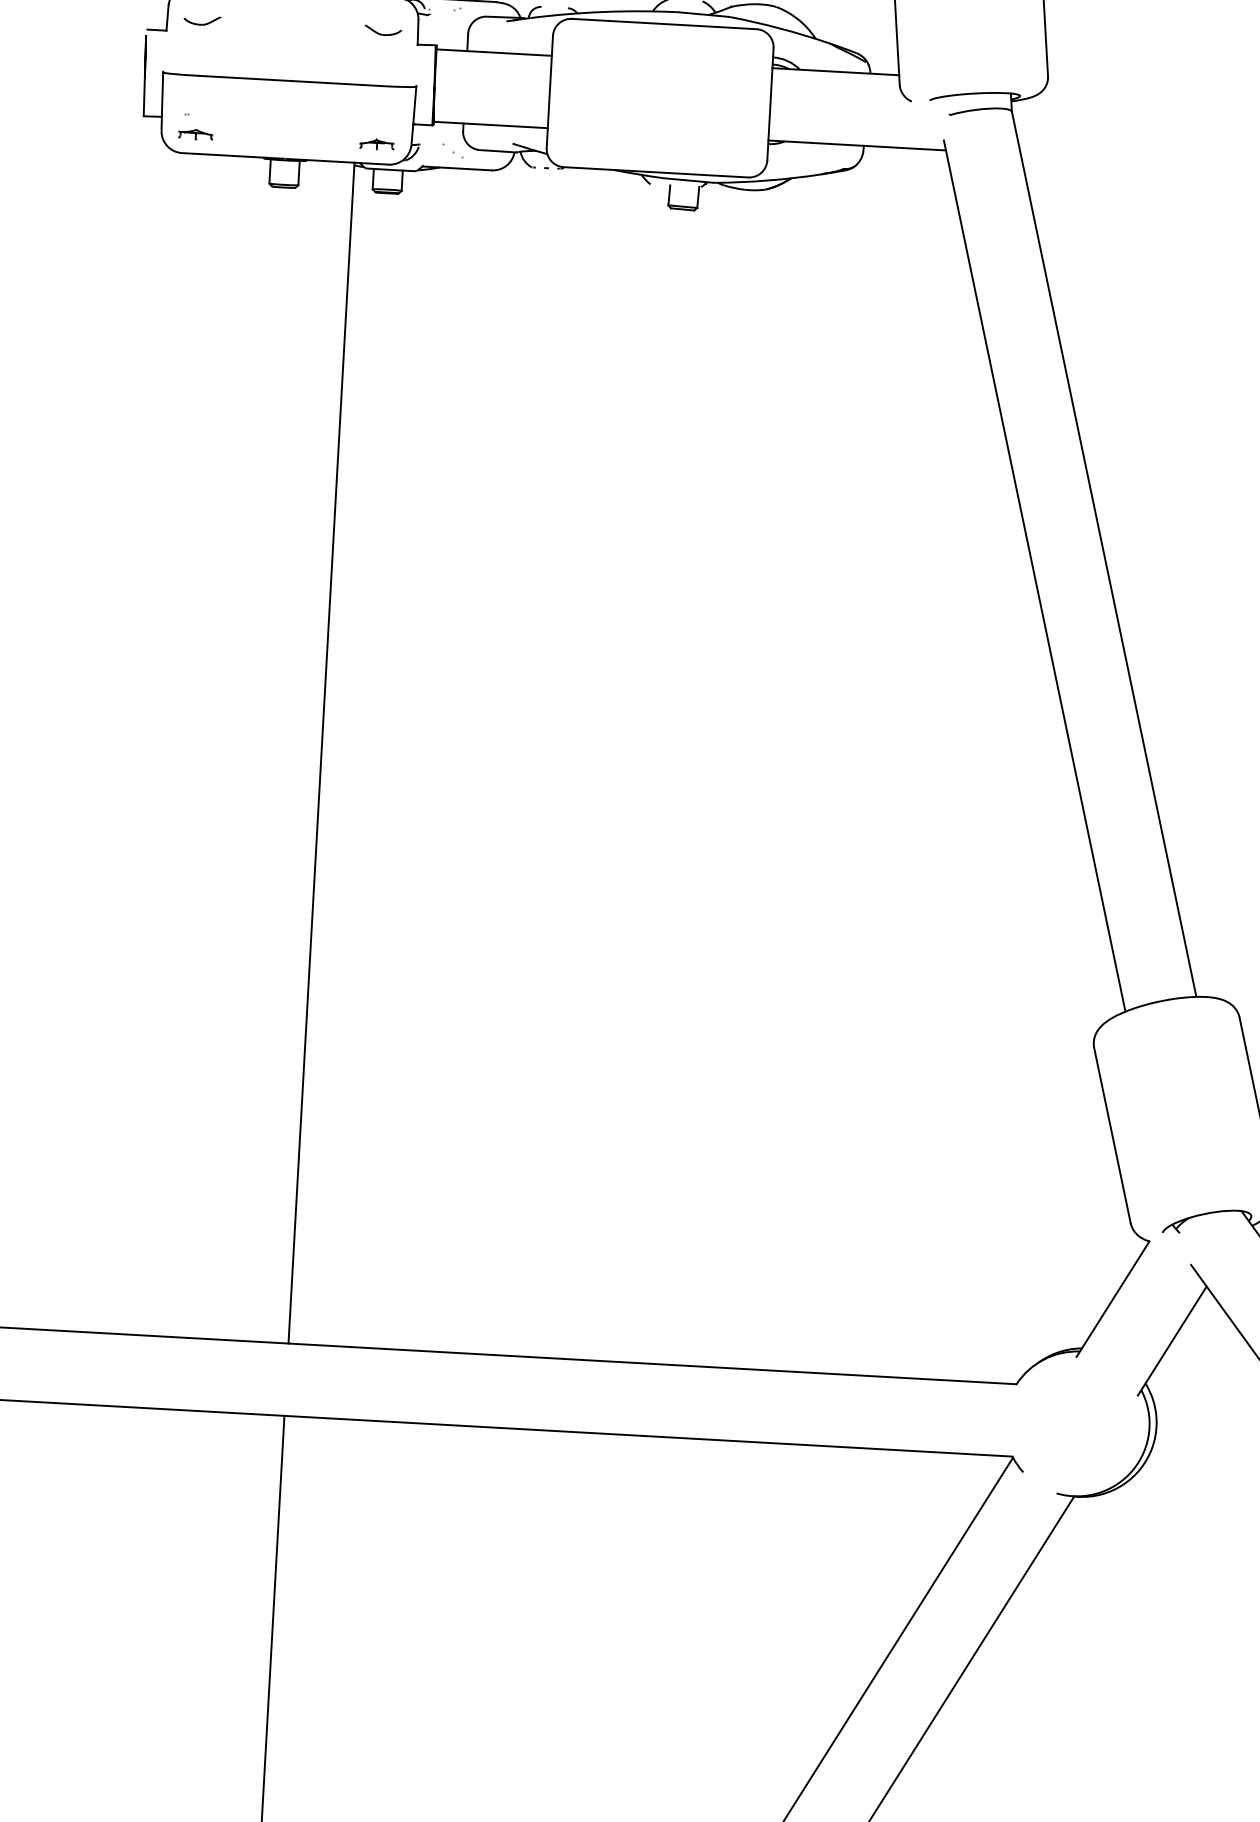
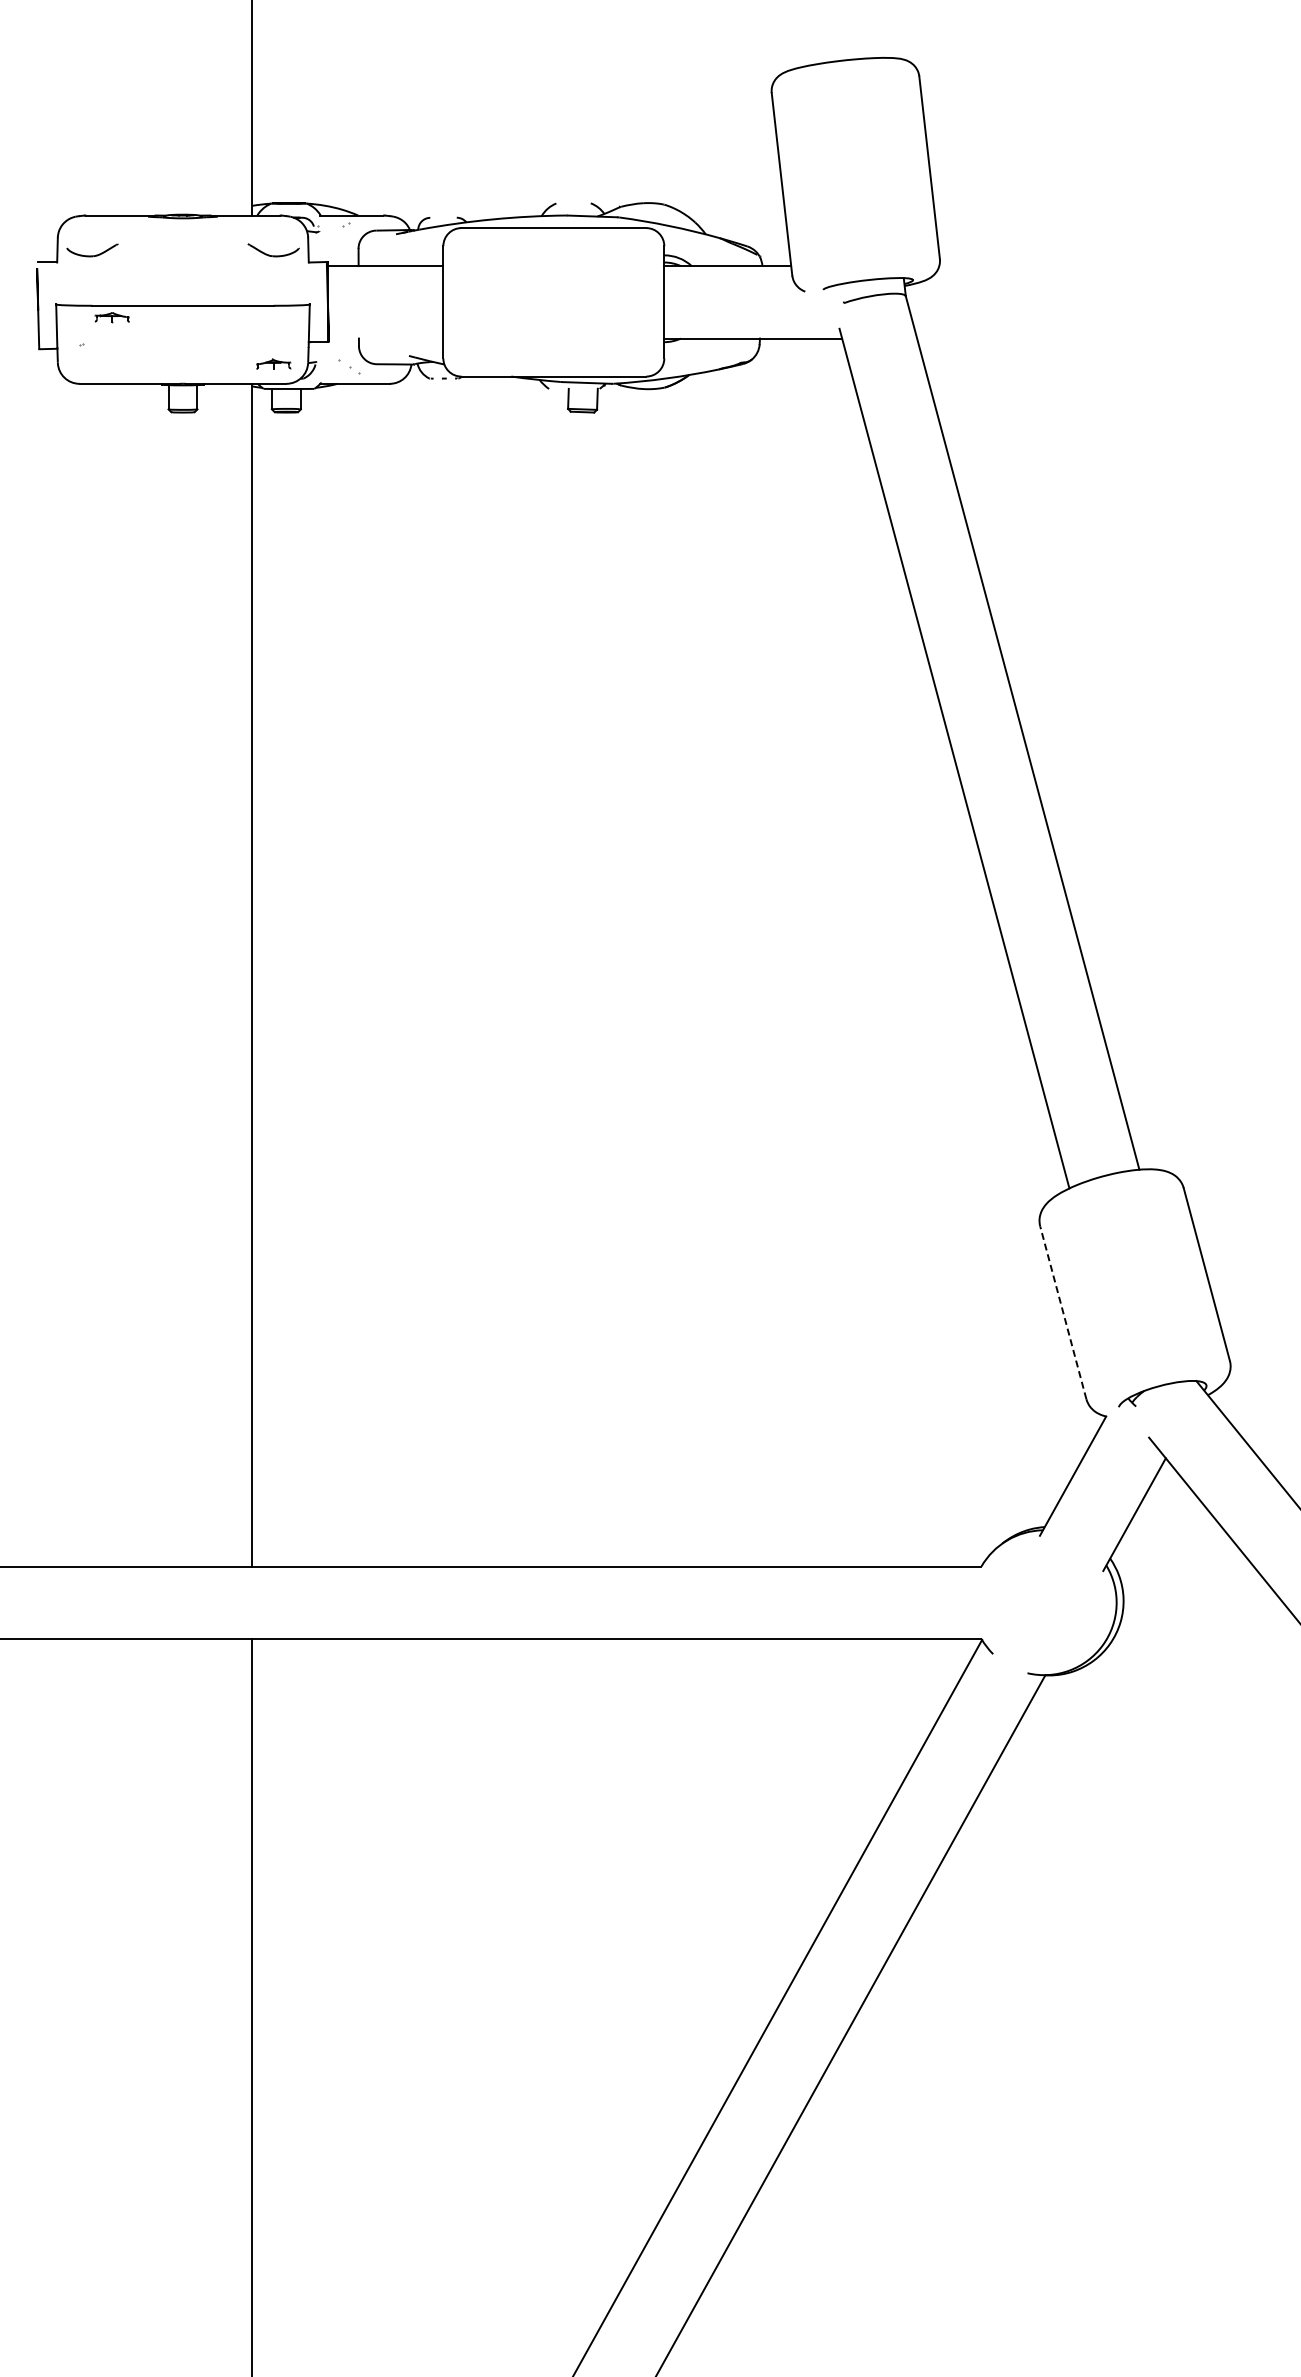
part: (202, 20) -> (92, 250), size x1.4
part: (383, 30) -> (273, 250), size x1.4
line: (490, 124) -> (385, 338), removed
part: (195, 134) -> (111, 317), moved
line: (1112, 1135) -> (1063, 1312), solid -> dashed

